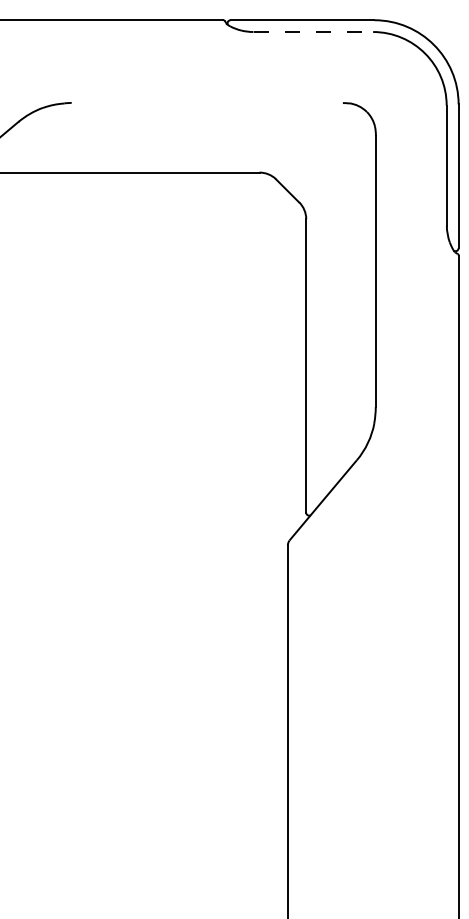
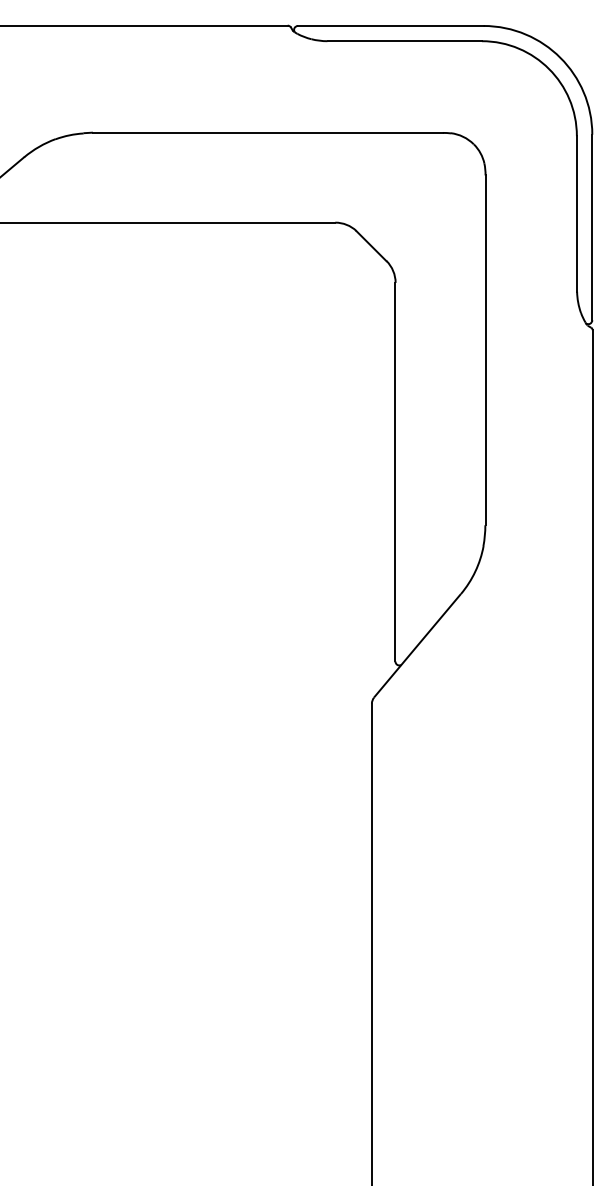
line: (313, 32) -> (405, 41), dashed -> solid
line: (206, 102) -> (267, 132), added

